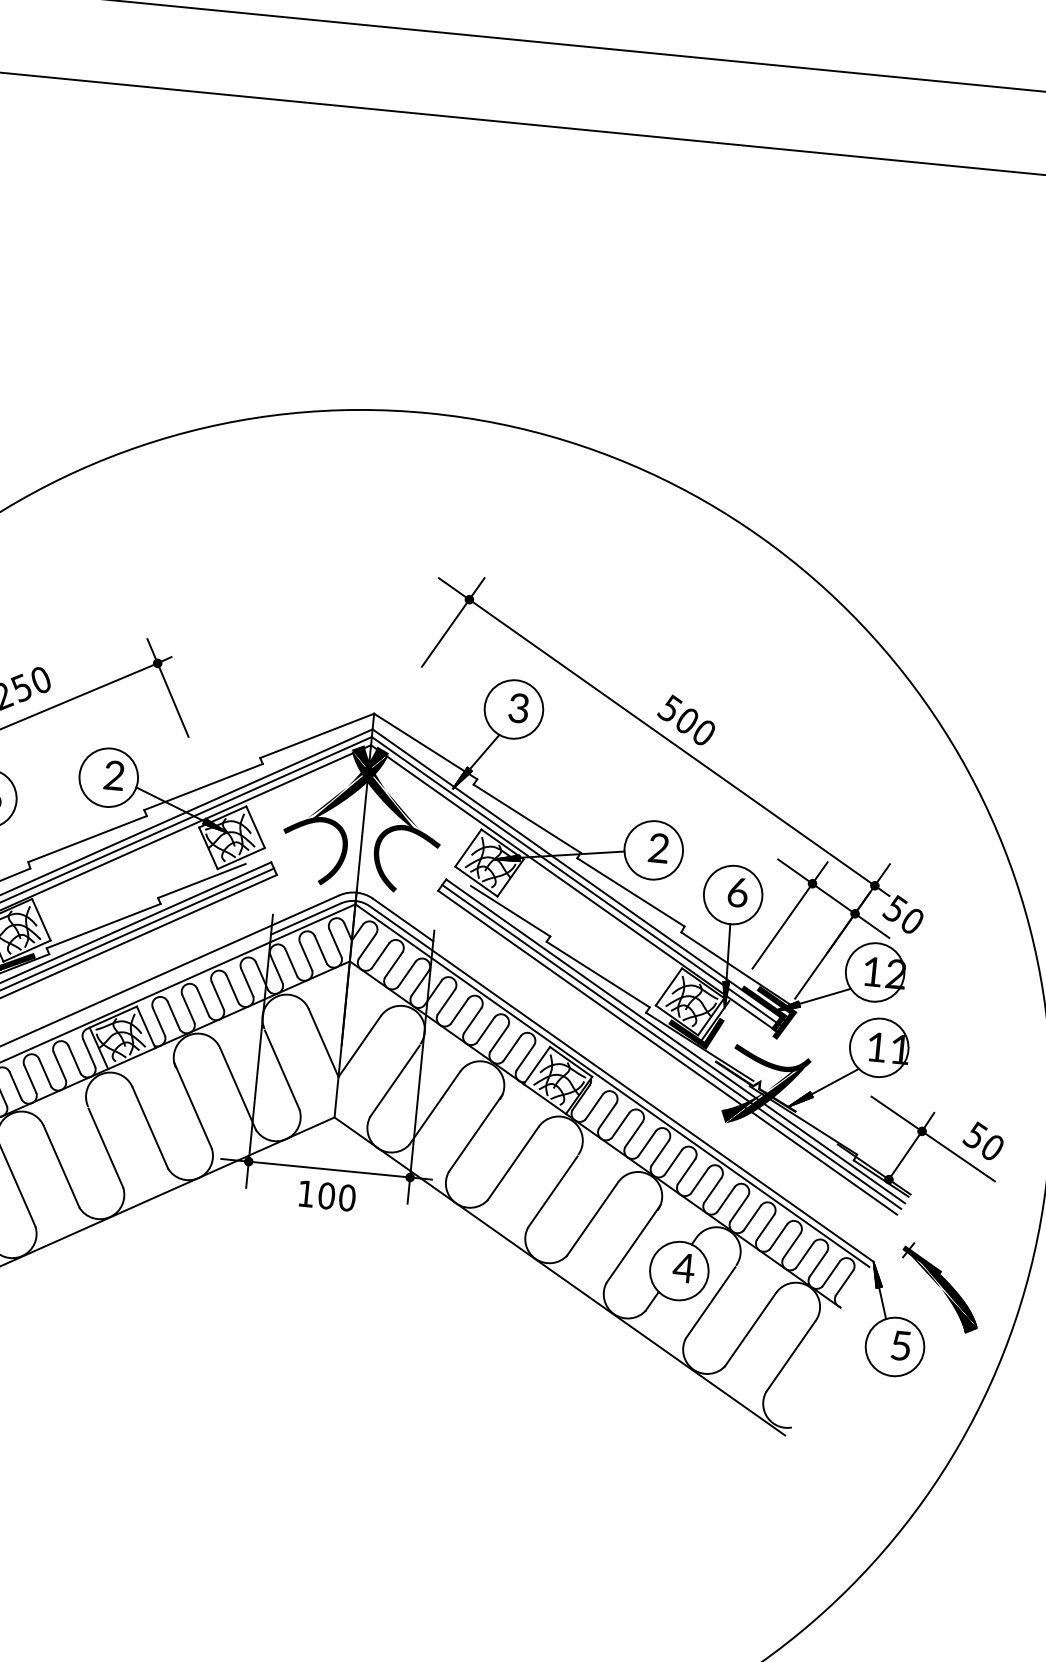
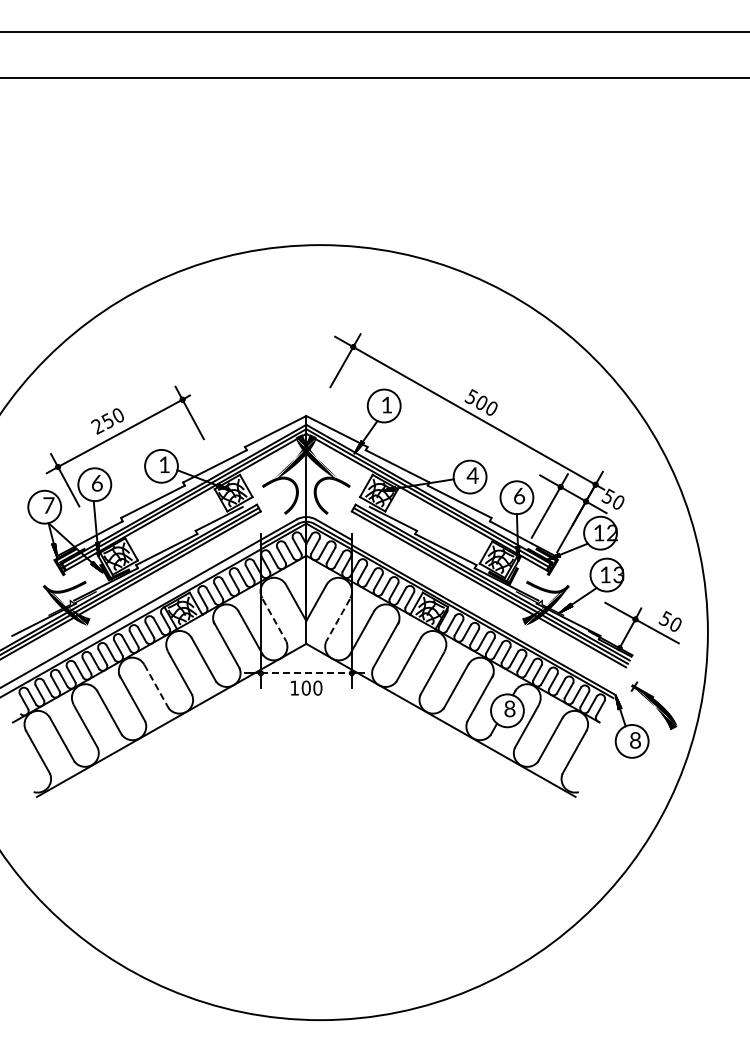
text: (518, 707) -> (386, 404), 3 -> 1
text: (114, 774) -> (164, 464), 2 -> 1
text: (658, 847) -> (472, 475), 2 -> 4
text: (899, 1048) -> (618, 574), 11 -> 13
line: (282, 1070) -> (274, 620), solid -> dashed
line: (393, 1081) -> (337, 620), solid -> dashed
line: (61, 1166) -> (156, 686), solid -> dashed
line: (329, 1170) -> (306, 673), solid -> dashed
text: (683, 1267) -> (509, 708), 4 -> 8
text: (901, 1345) -> (635, 740), 5 -> 8

